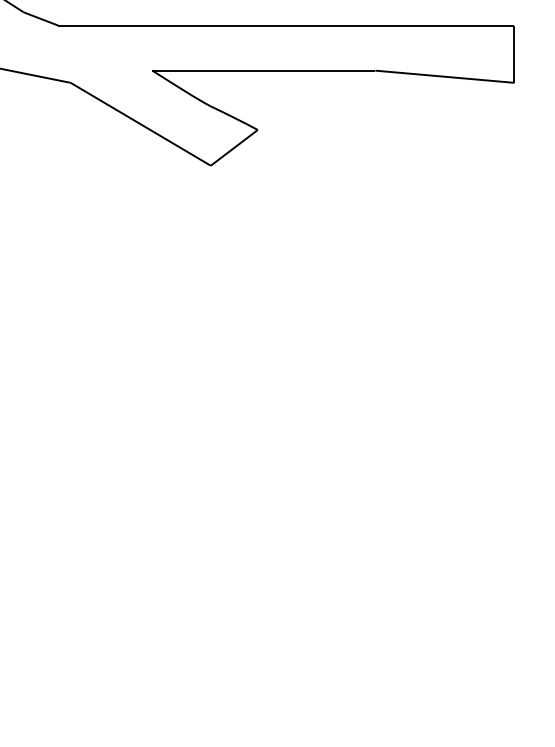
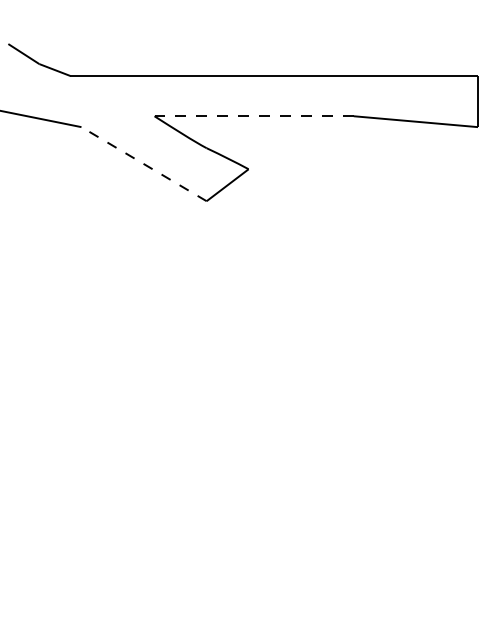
line: (264, 70) -> (254, 116), solid -> dashed
line: (140, 124) -> (143, 164), solid -> dashed

